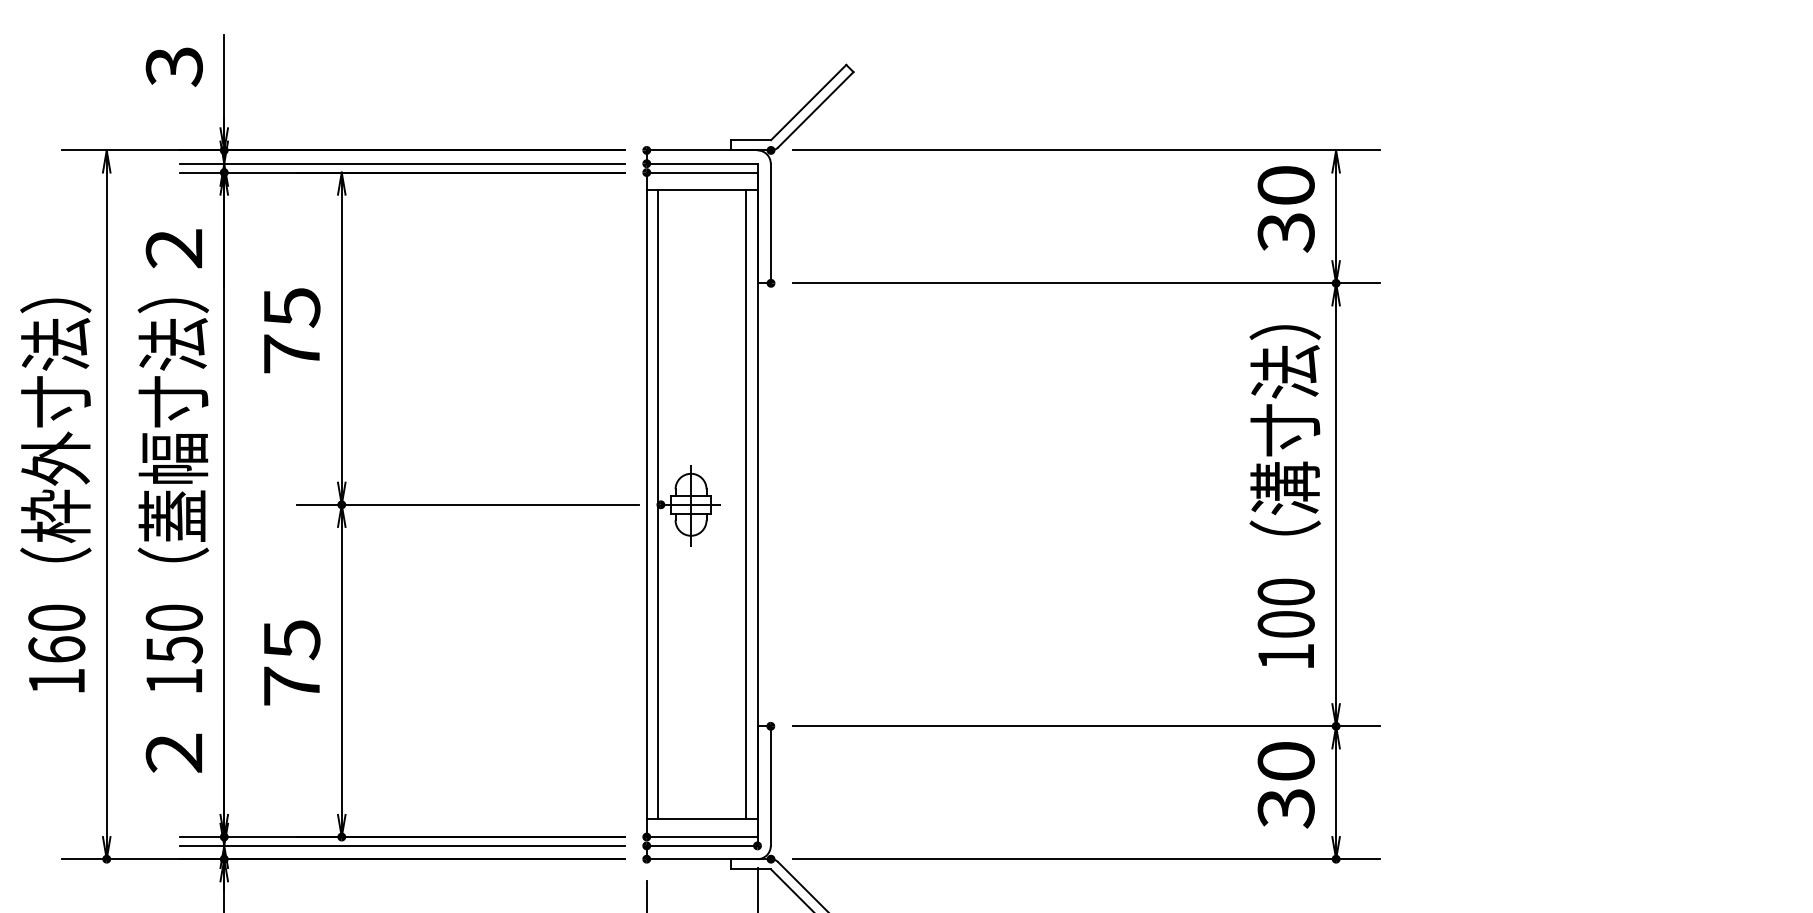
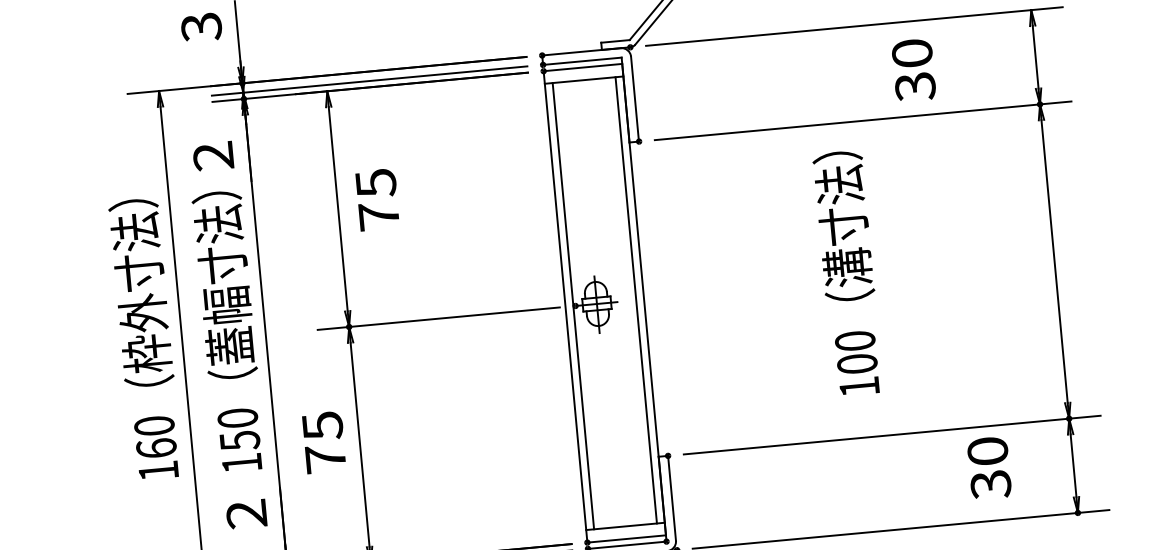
text: (1285, 209) -> (913, 70), moved
text: (292, 330) -> (377, 199), moved
text: (1284, 496) -> (847, 273), moved
text: (1285, 785) -> (988, 468), moved

